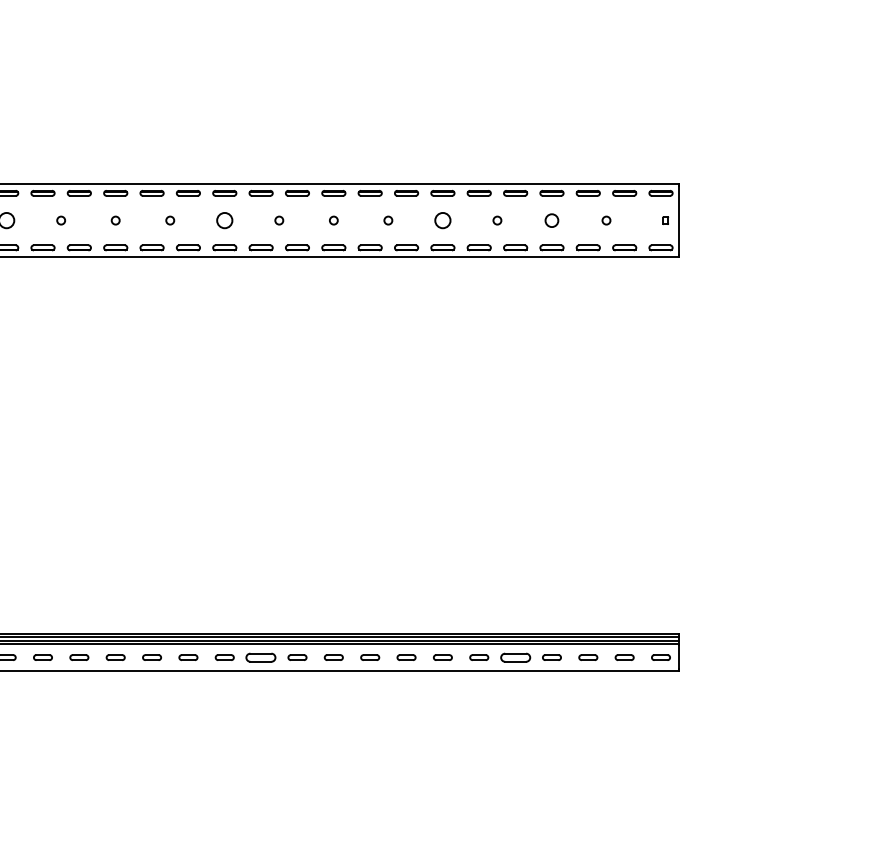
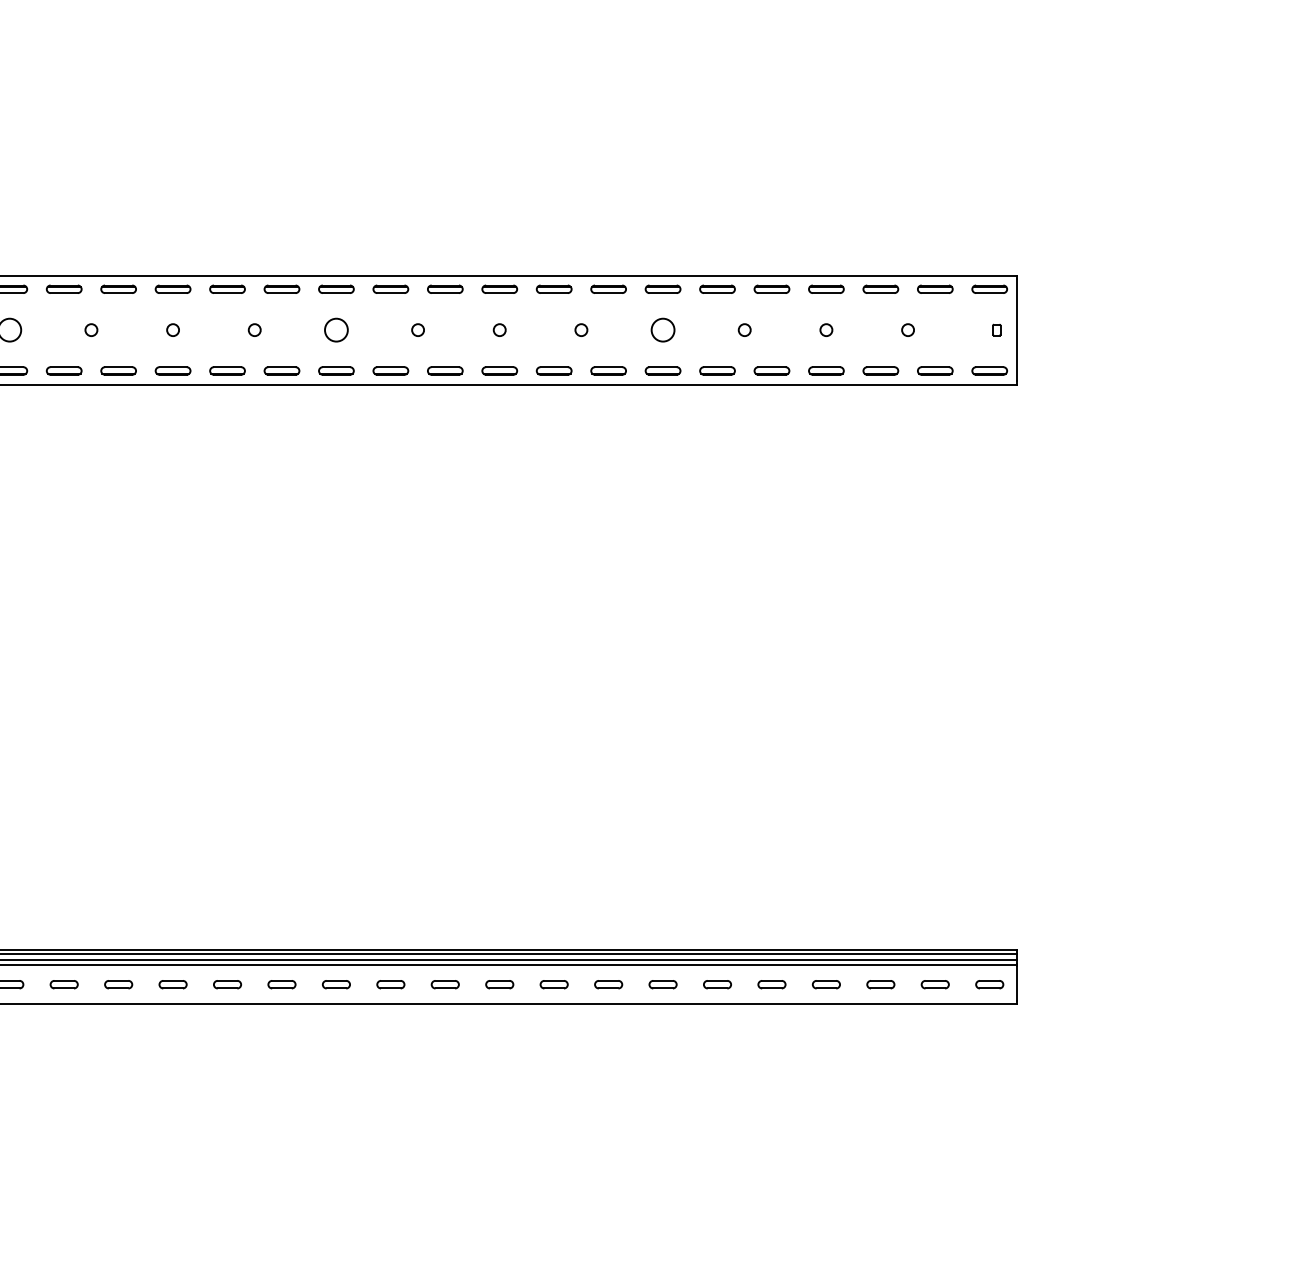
circle: (551, 220) -> (825, 329), size x0.62
part: (261, 657) -> (391, 984), size x0.62
part: (515, 657) -> (771, 984), size x0.62

